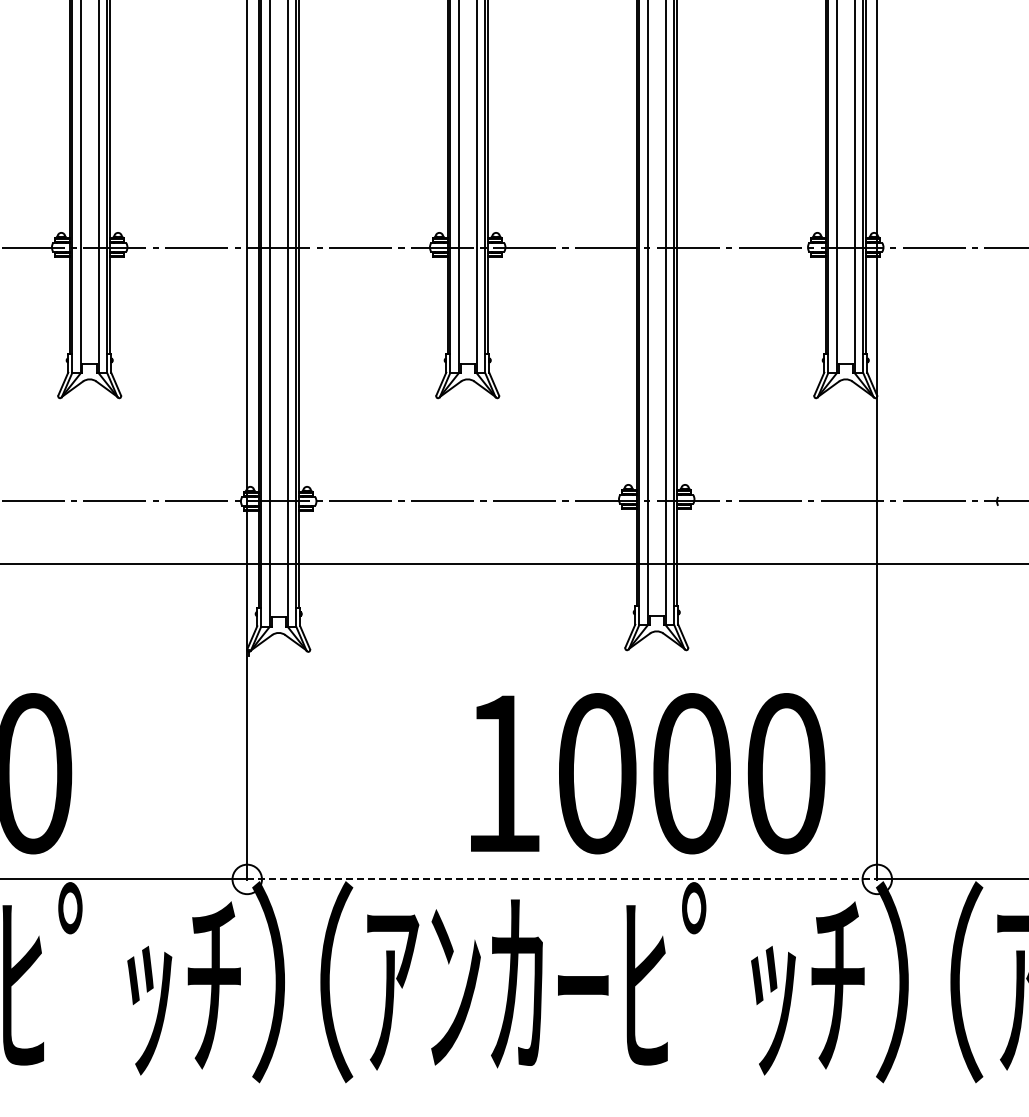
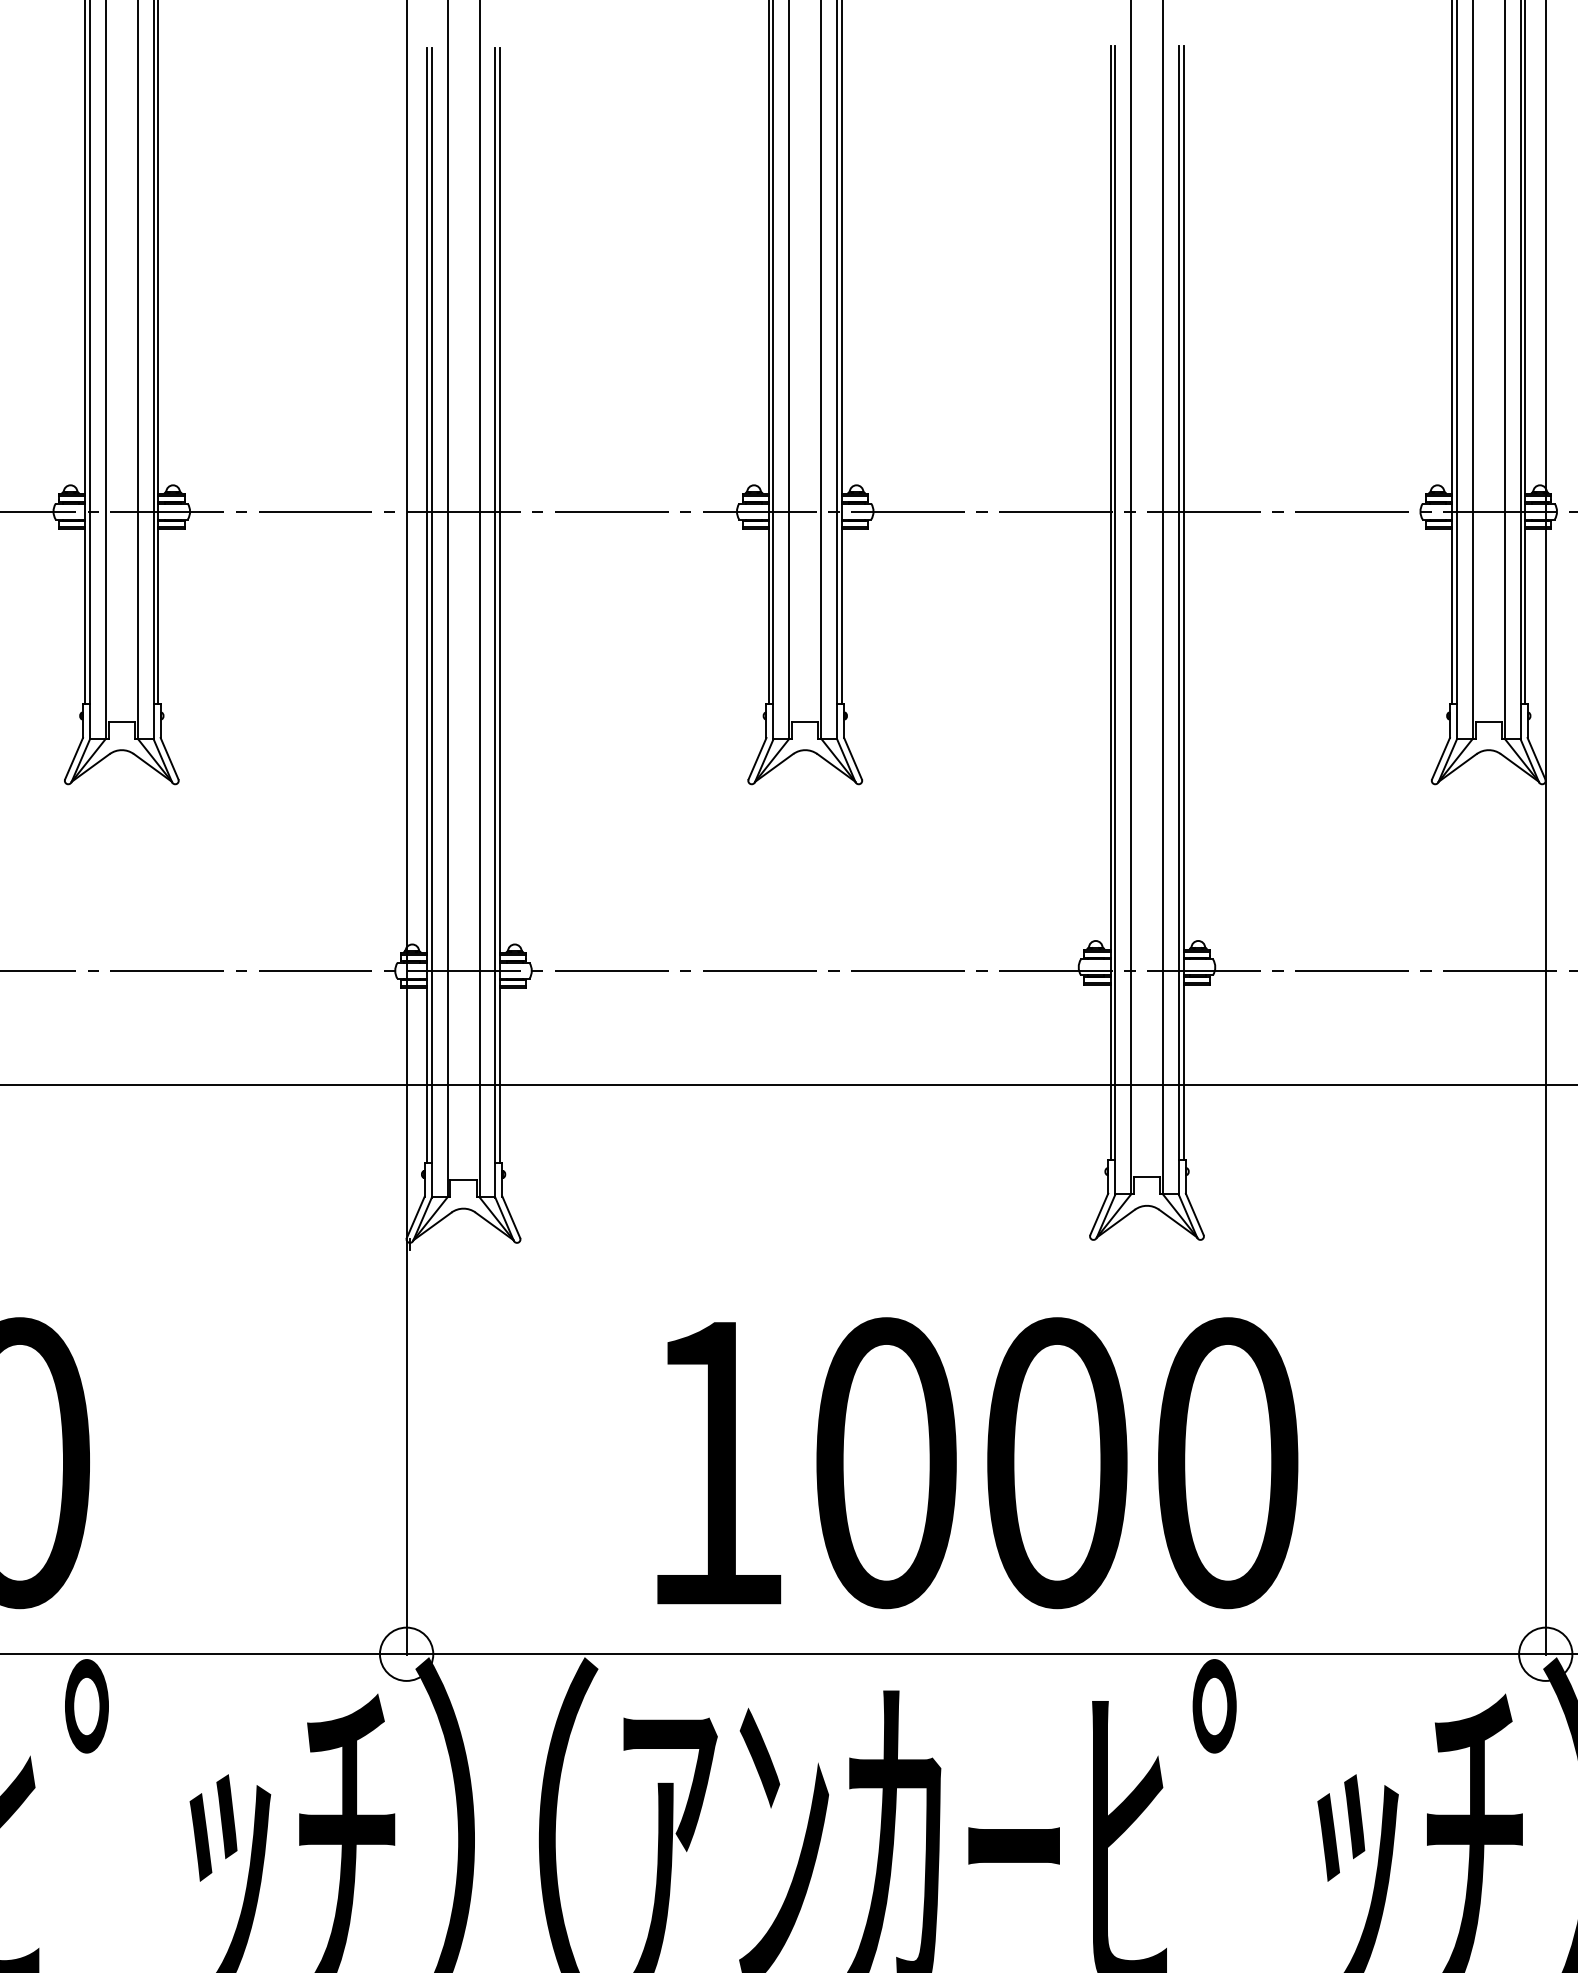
text: (648, 773) -> (978, 1462), moved
line: (562, 879) -> (976, 1654), dashed -> solid

